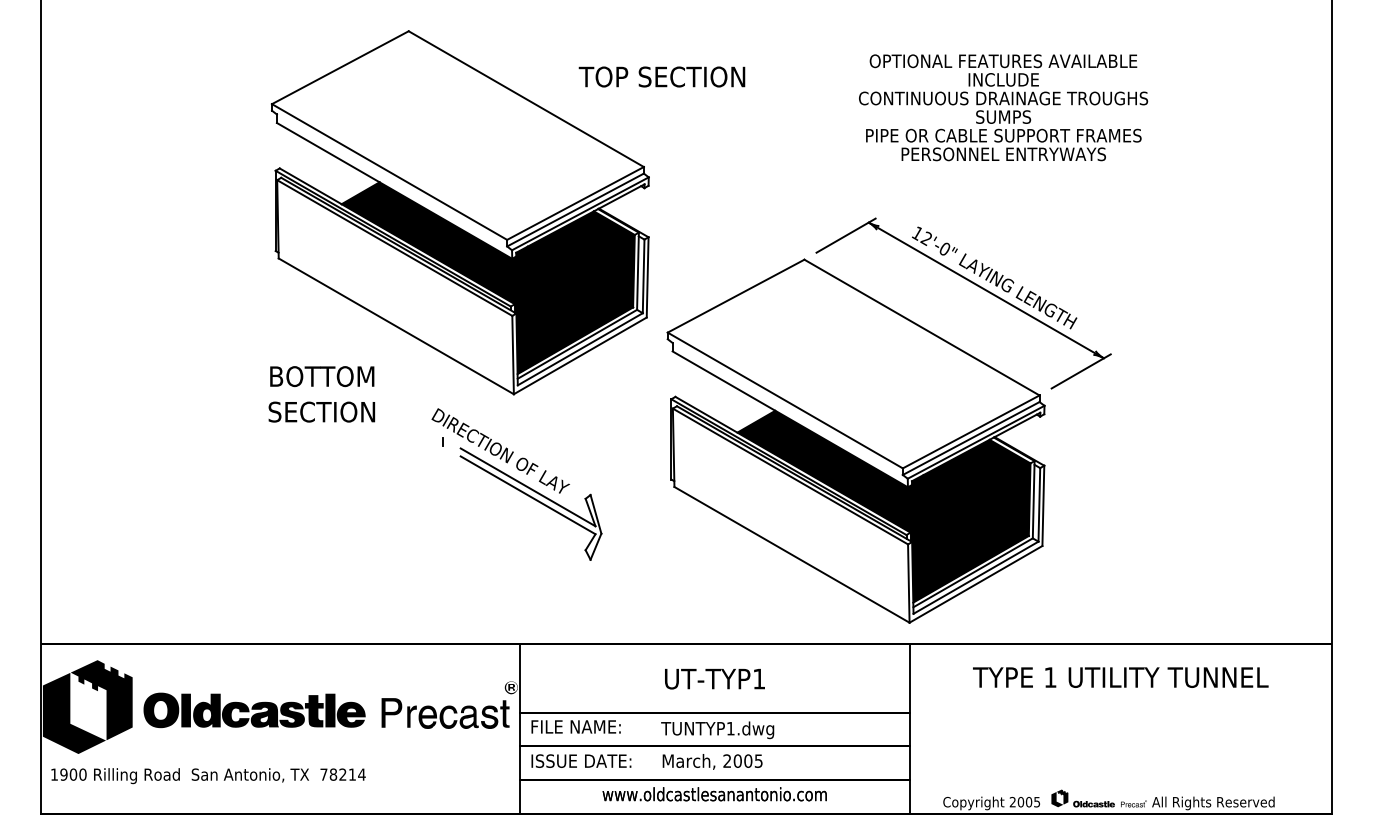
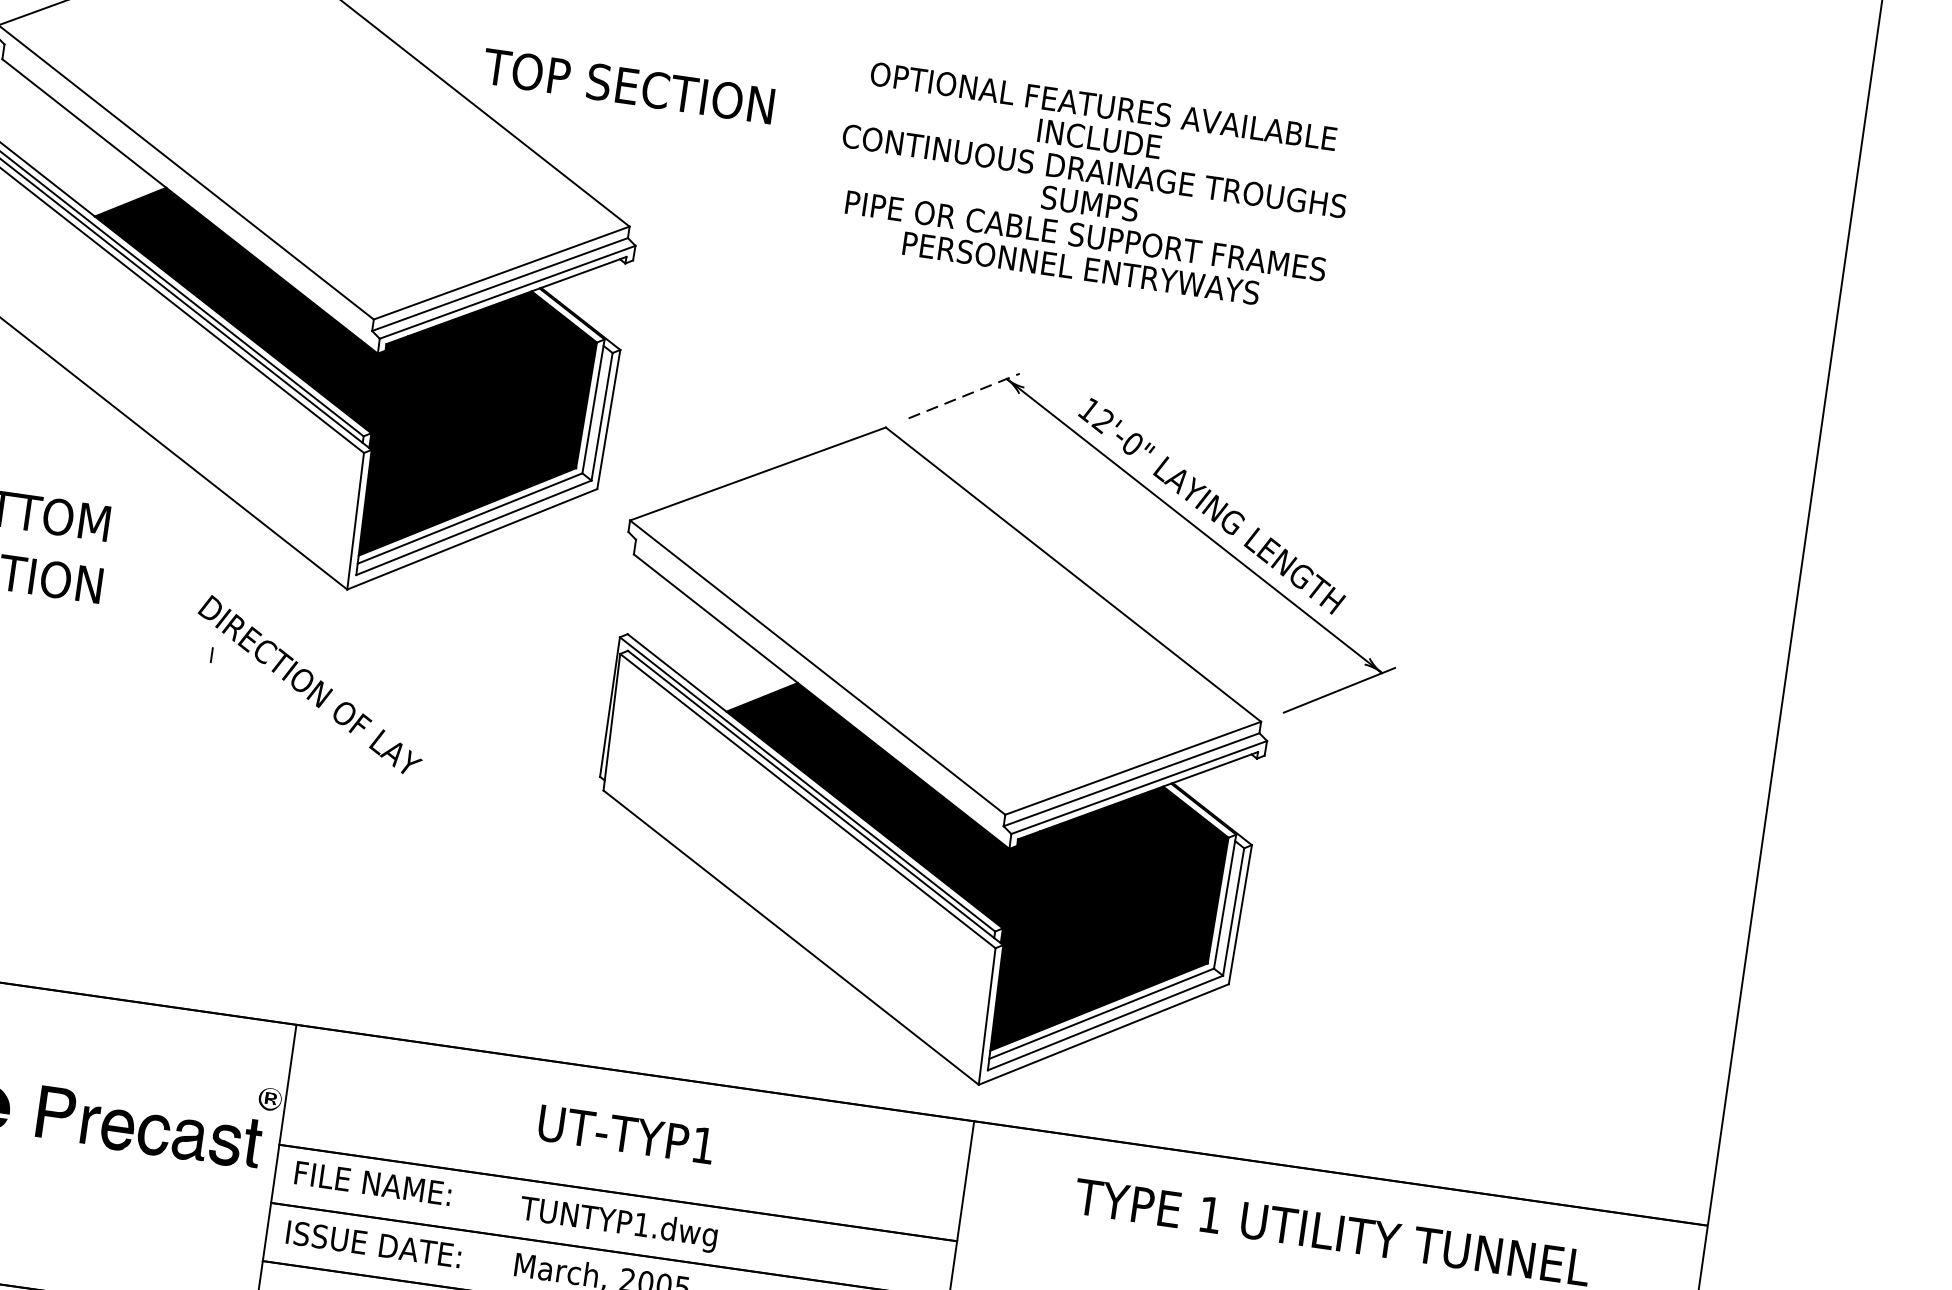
text: (661, 76) -> (627, 85), moved
text: (1003, 107) -> (1092, 186), moved
line: (846, 235) -> (964, 395), solid -> dashed
part: (530, 503) -> (349, 783), removed

